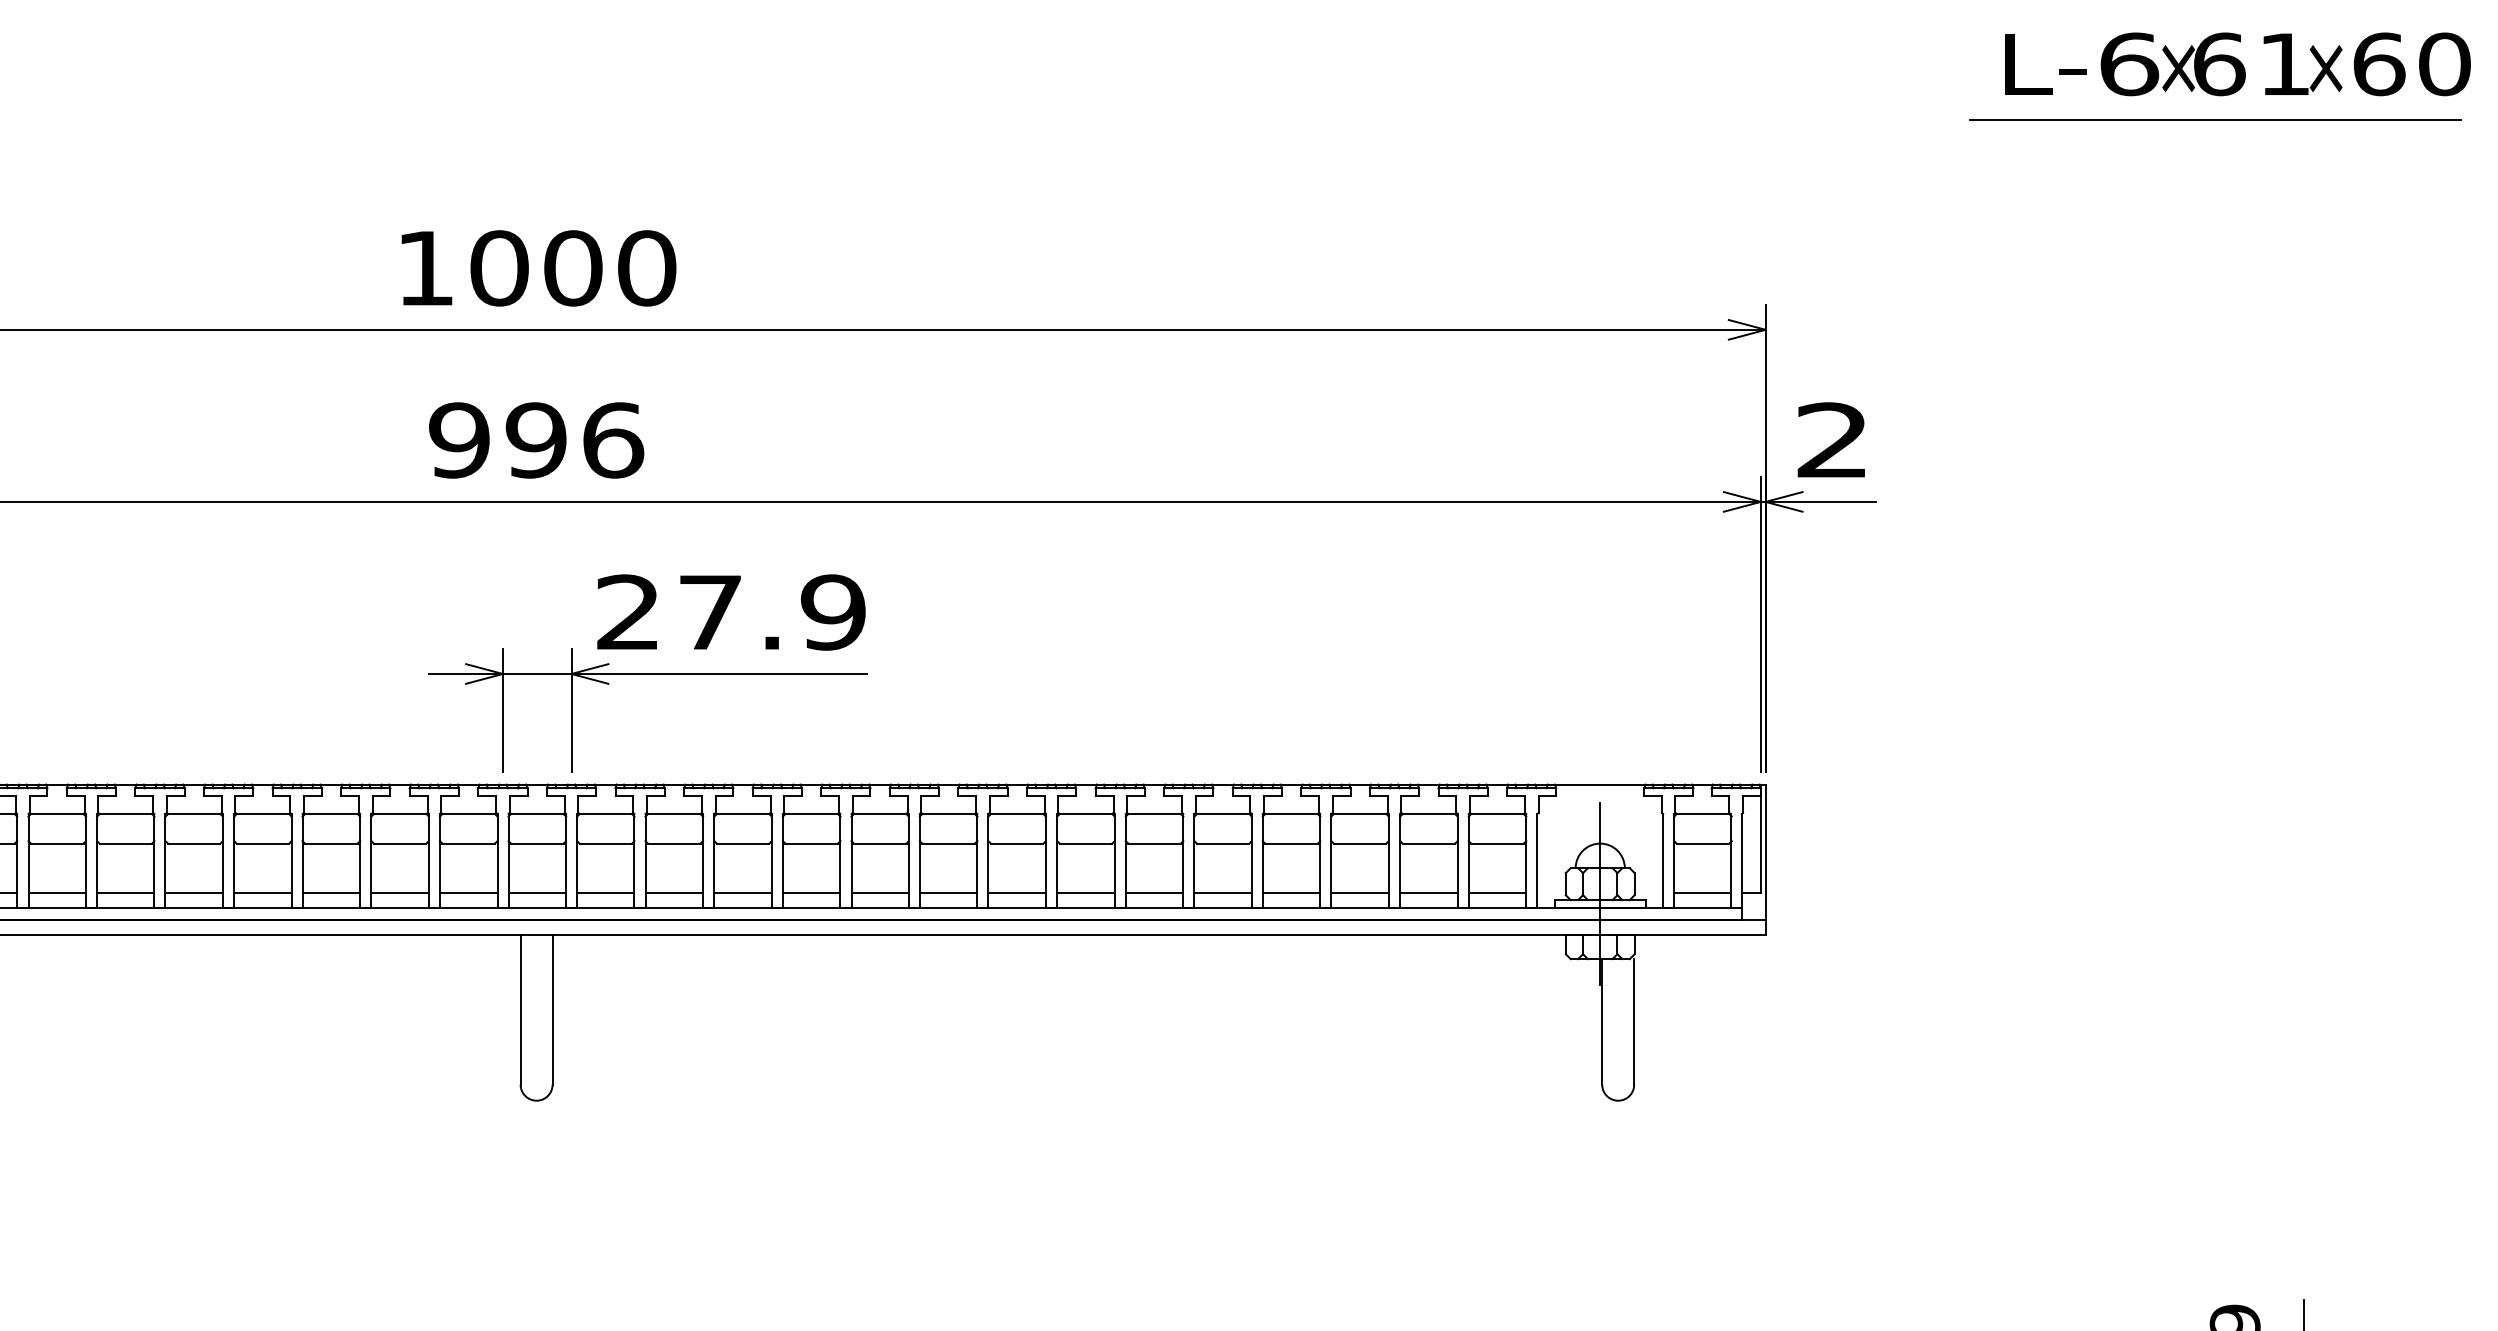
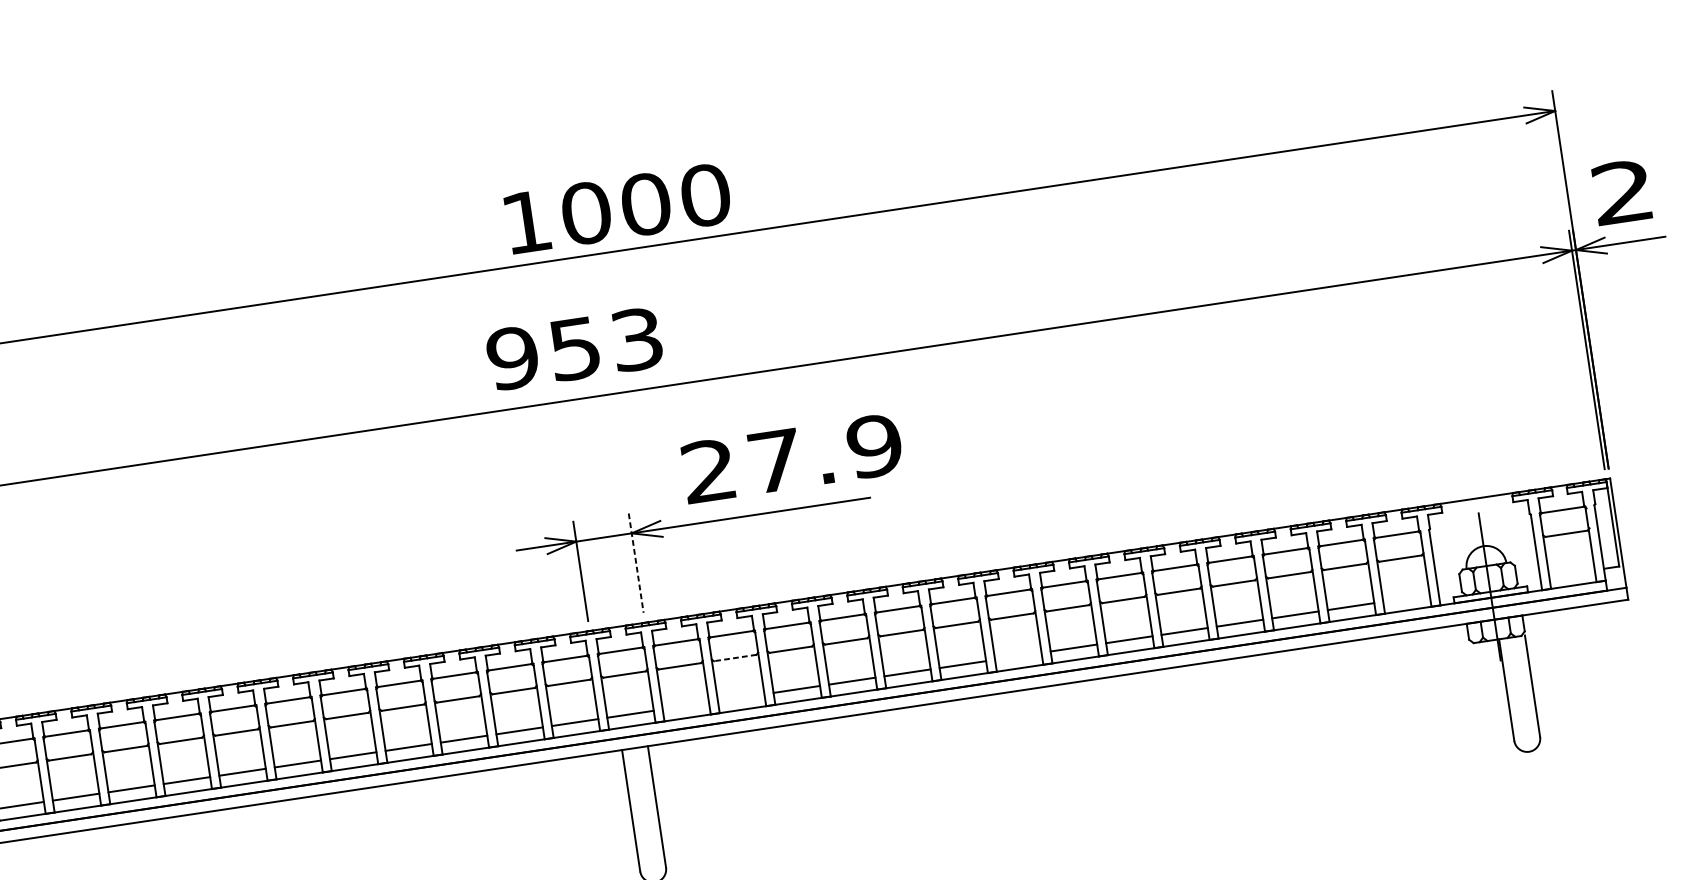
text: (538, 268) -> (617, 208), moved
text: (574, 440) -> (605, 344), 996 -> 953
text: (731, 612) -> (792, 458), moved
line: (571, 711) -> (636, 563), solid -> dashed
line: (673, 843) -> (734, 658), solid -> dashed
line: (605, 892) -> (685, 705), removed
line: (674, 892) -> (741, 697), removed
line: (1016, 892) -> (1017, 656), removed
line: (1497, 892) -> (1406, 598), removed
line: (1702, 892) -> (1572, 573), removed

